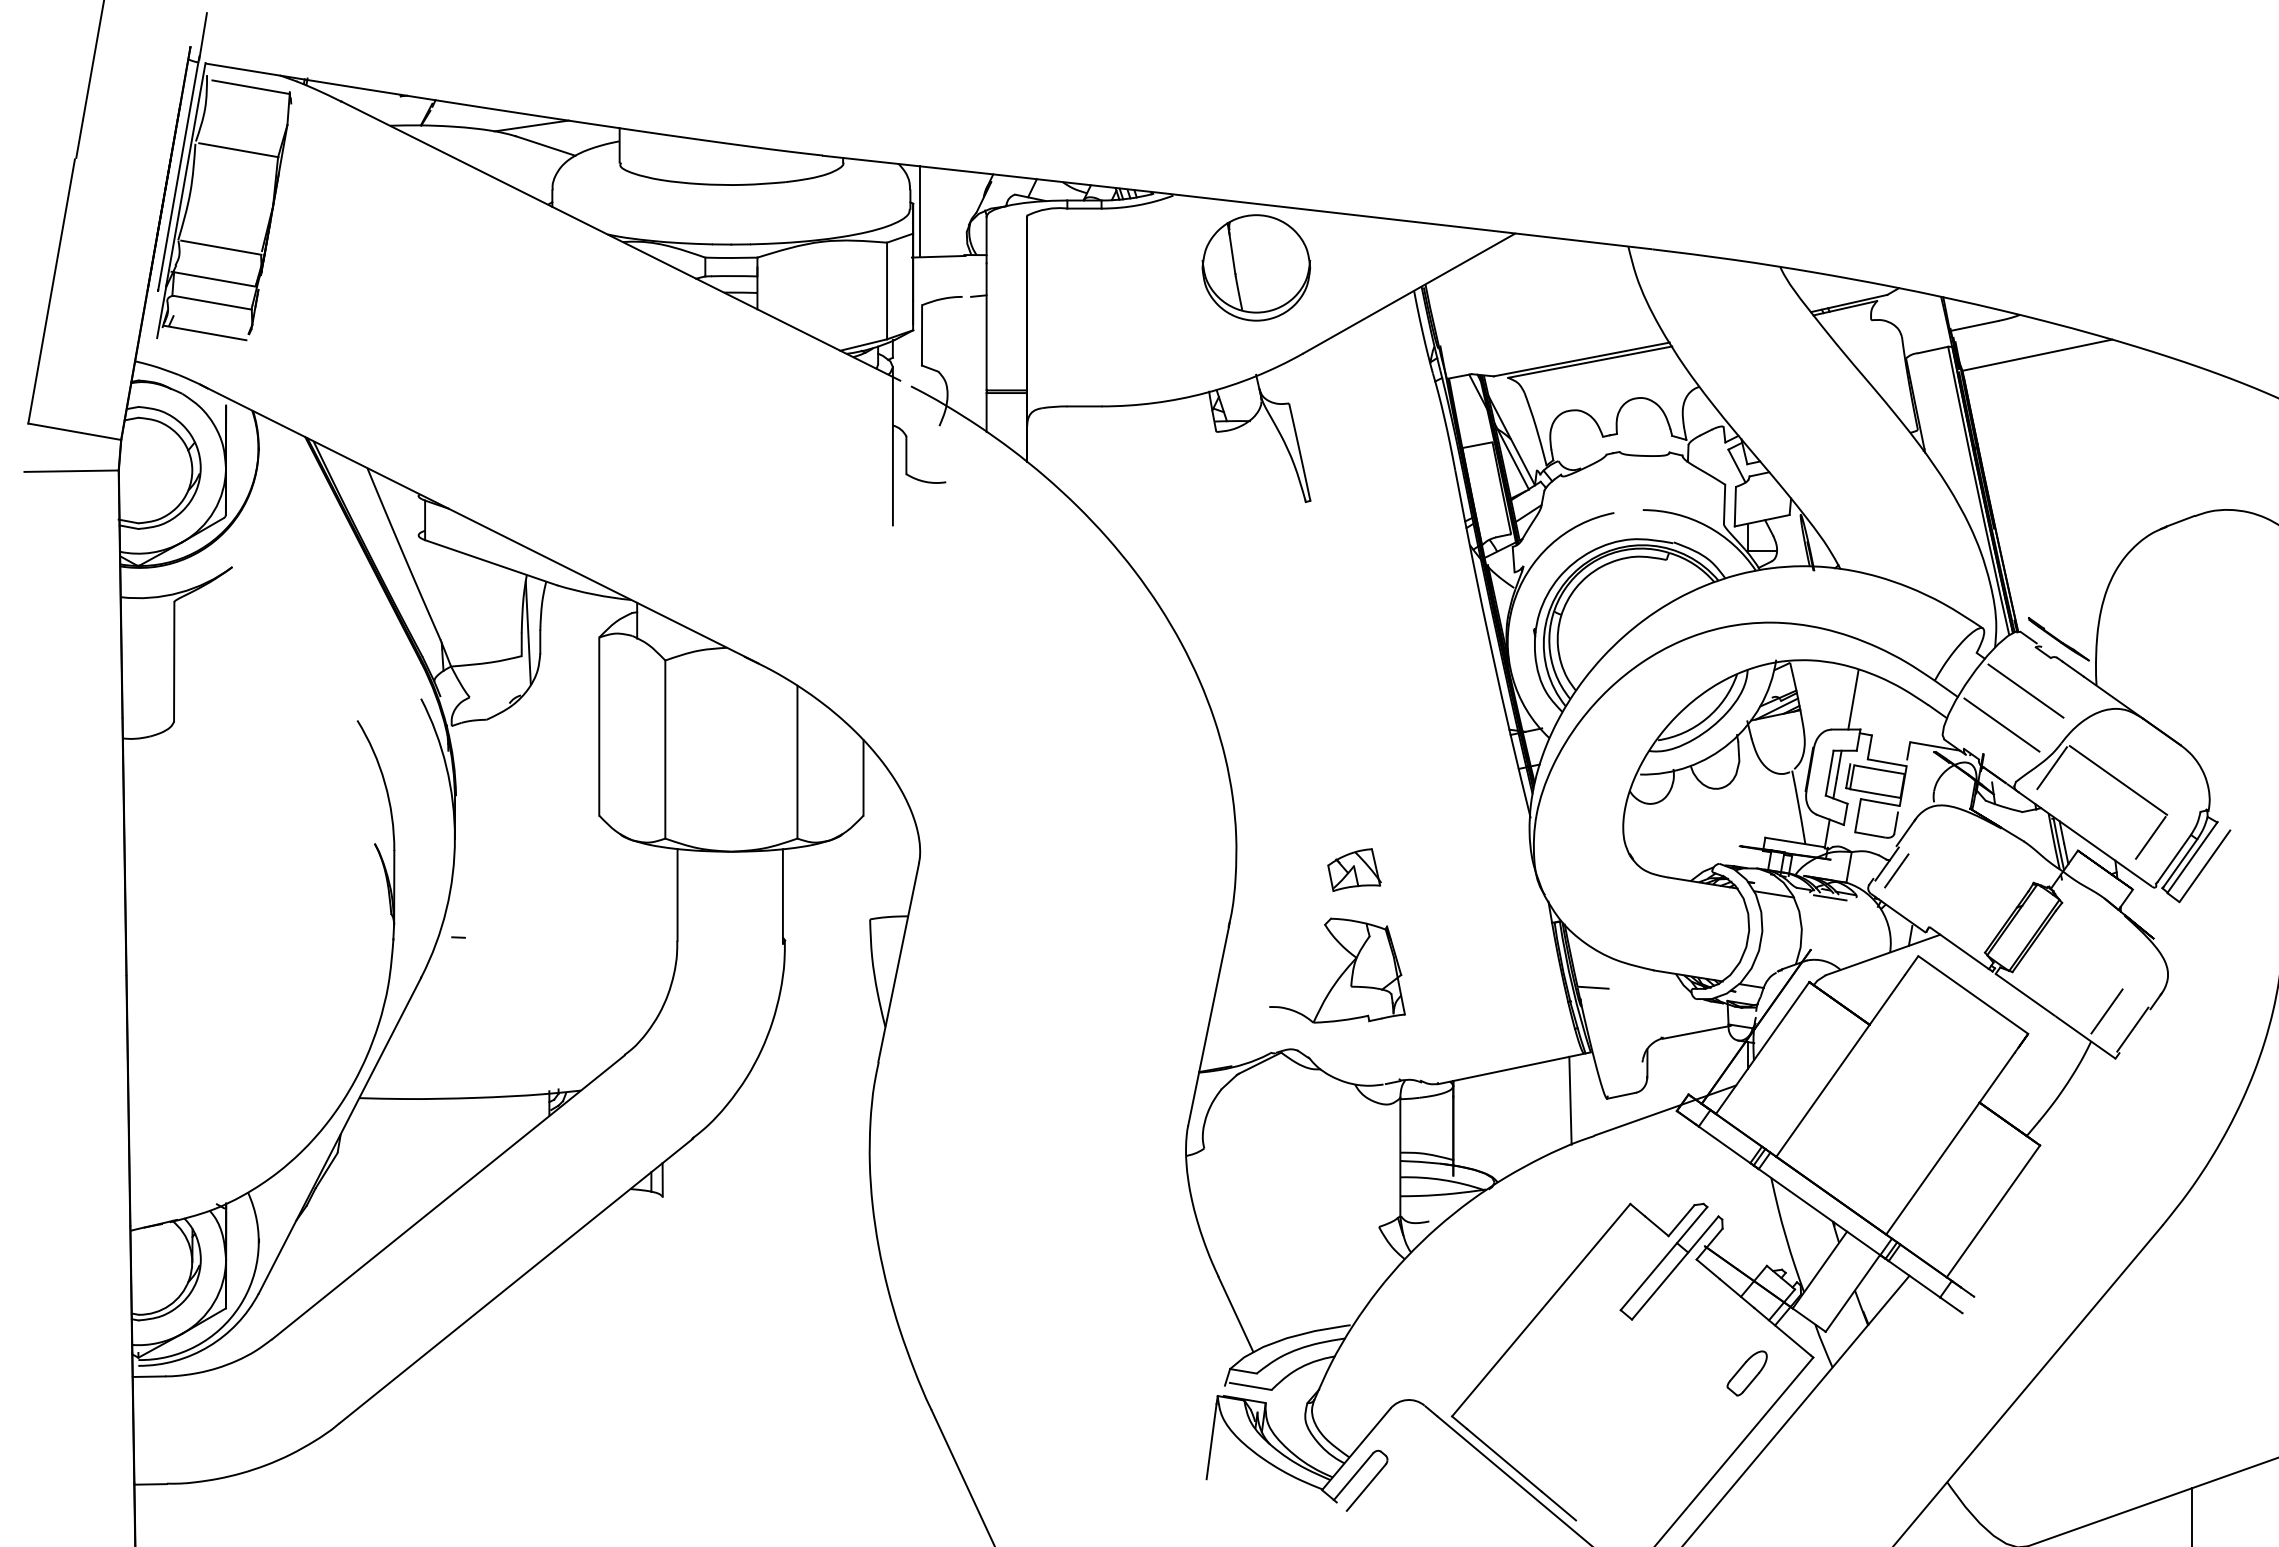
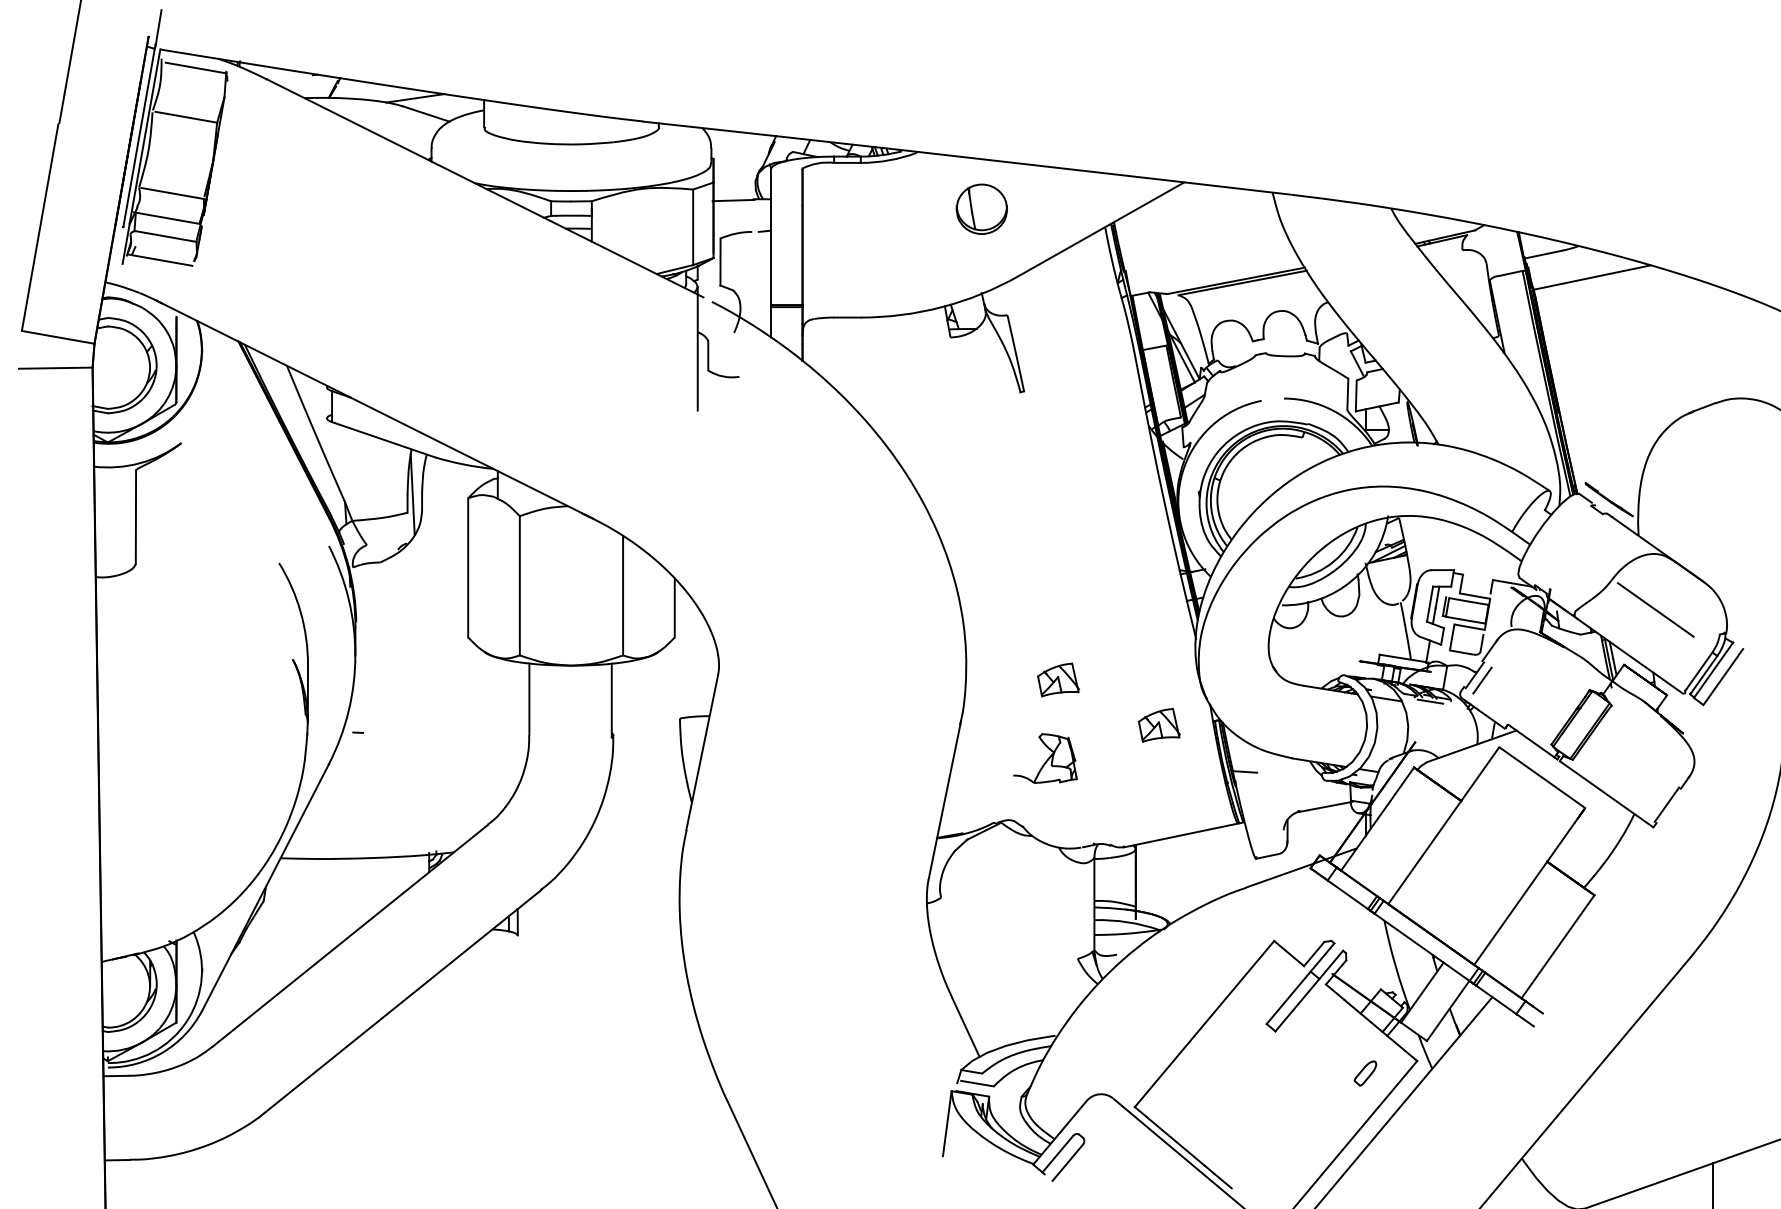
line: (919, 211) -> (718, 165), removed
part: (1256, 267) -> (981, 208), size x0.6
line: (2025, 690) -> (1583, 539), removed
line: (1853, 699) -> (1448, 546), removed
line: (2001, 724) -> (1564, 566), removed
line: (2051, 768) -> (1603, 600), removed
line: (2150, 837) -> (1680, 654), removed
part: (1483, 927) -> (1159, 724), added
part: (1337, 970) -> (1045, 758), size x0.6
line: (2106, 1011) -> (1646, 790), removed
line: (1570, 1100) -> (1227, 860), removed
part: (1746, 1373) -> (1364, 1073), size x0.7

